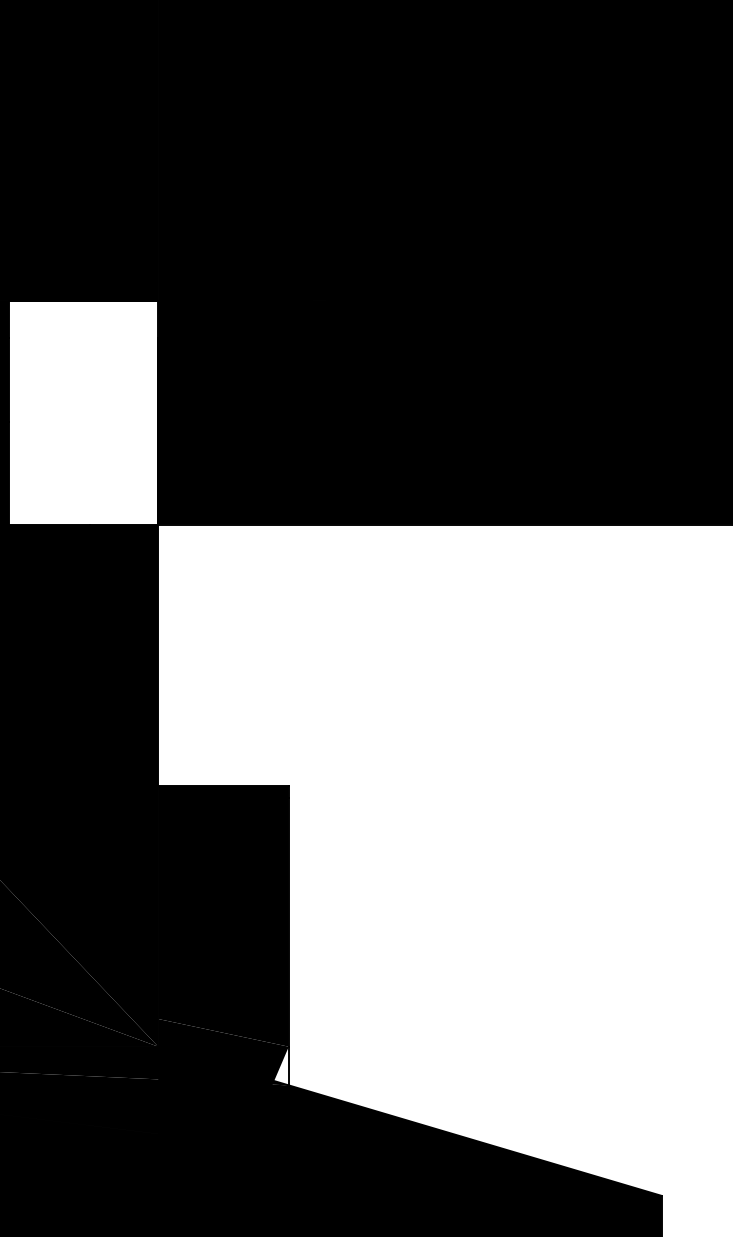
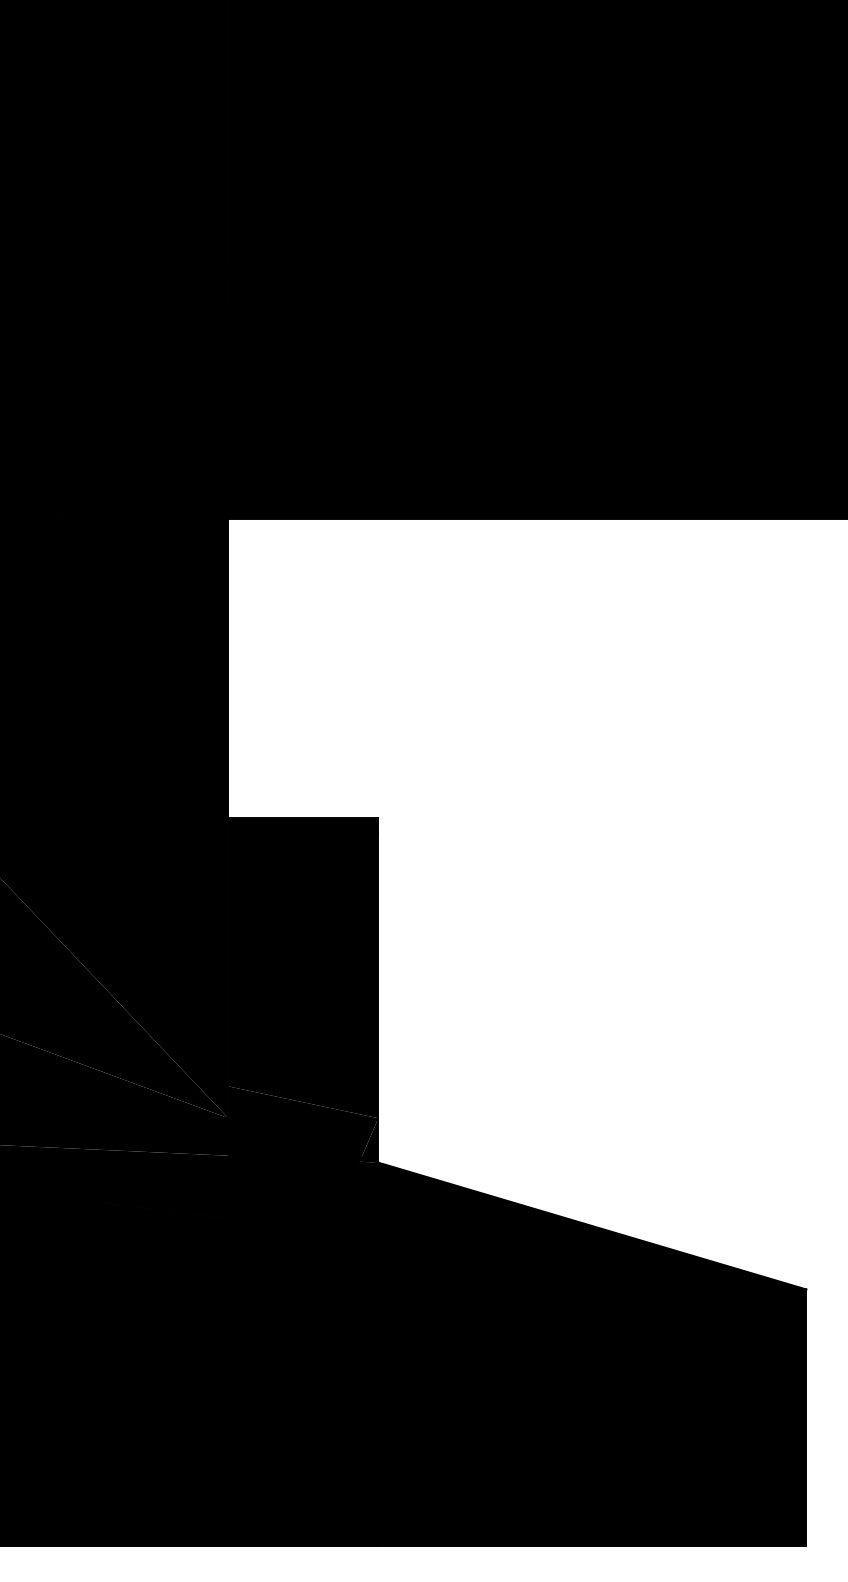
fill: (83, 411) -> (142, 389), added
fill: (281, 1066) -> (369, 1140), added

